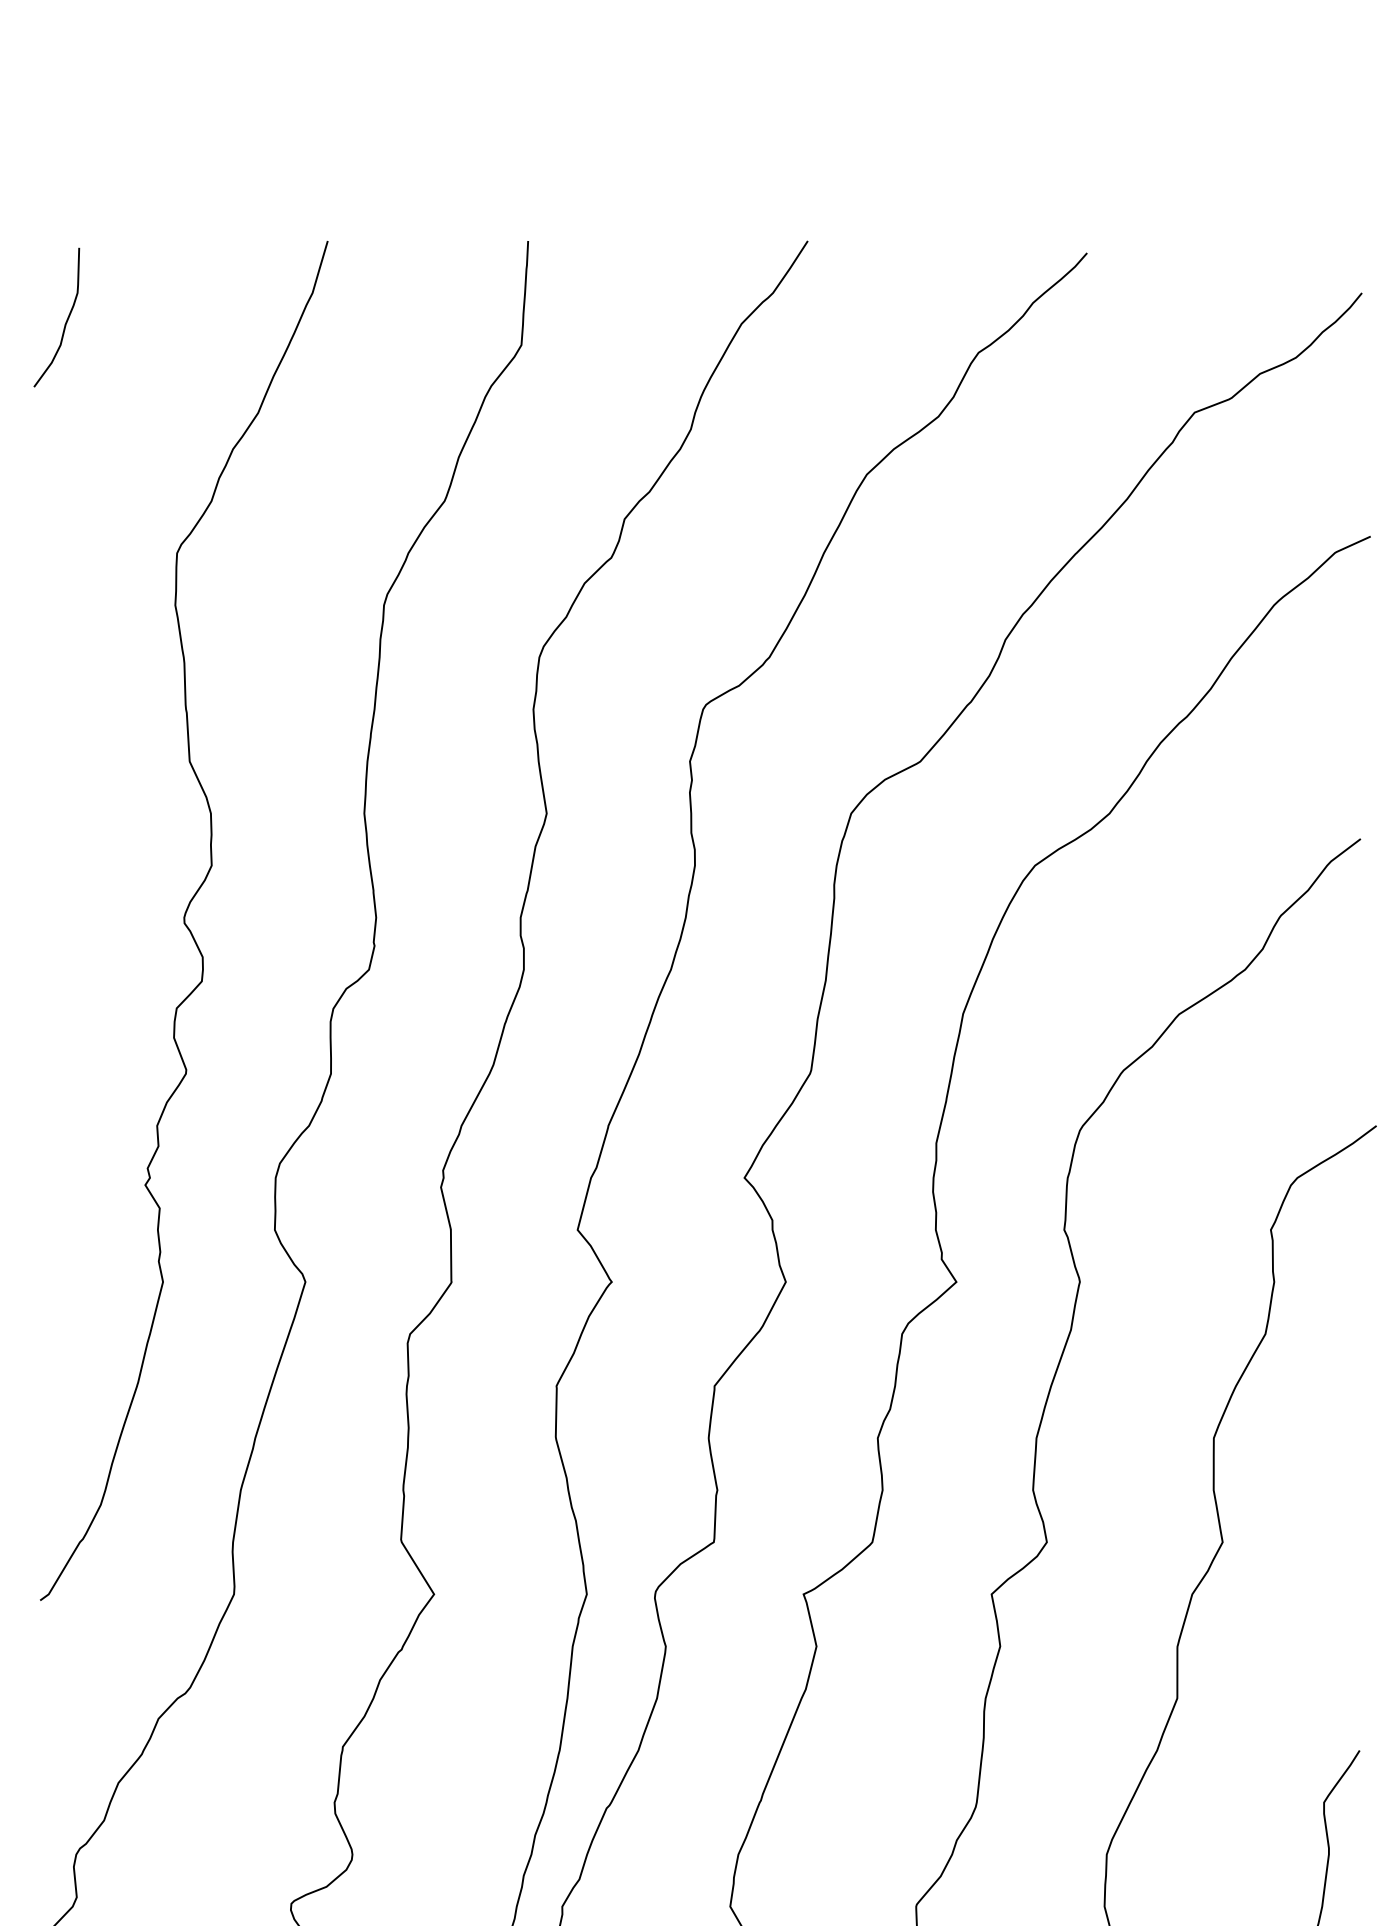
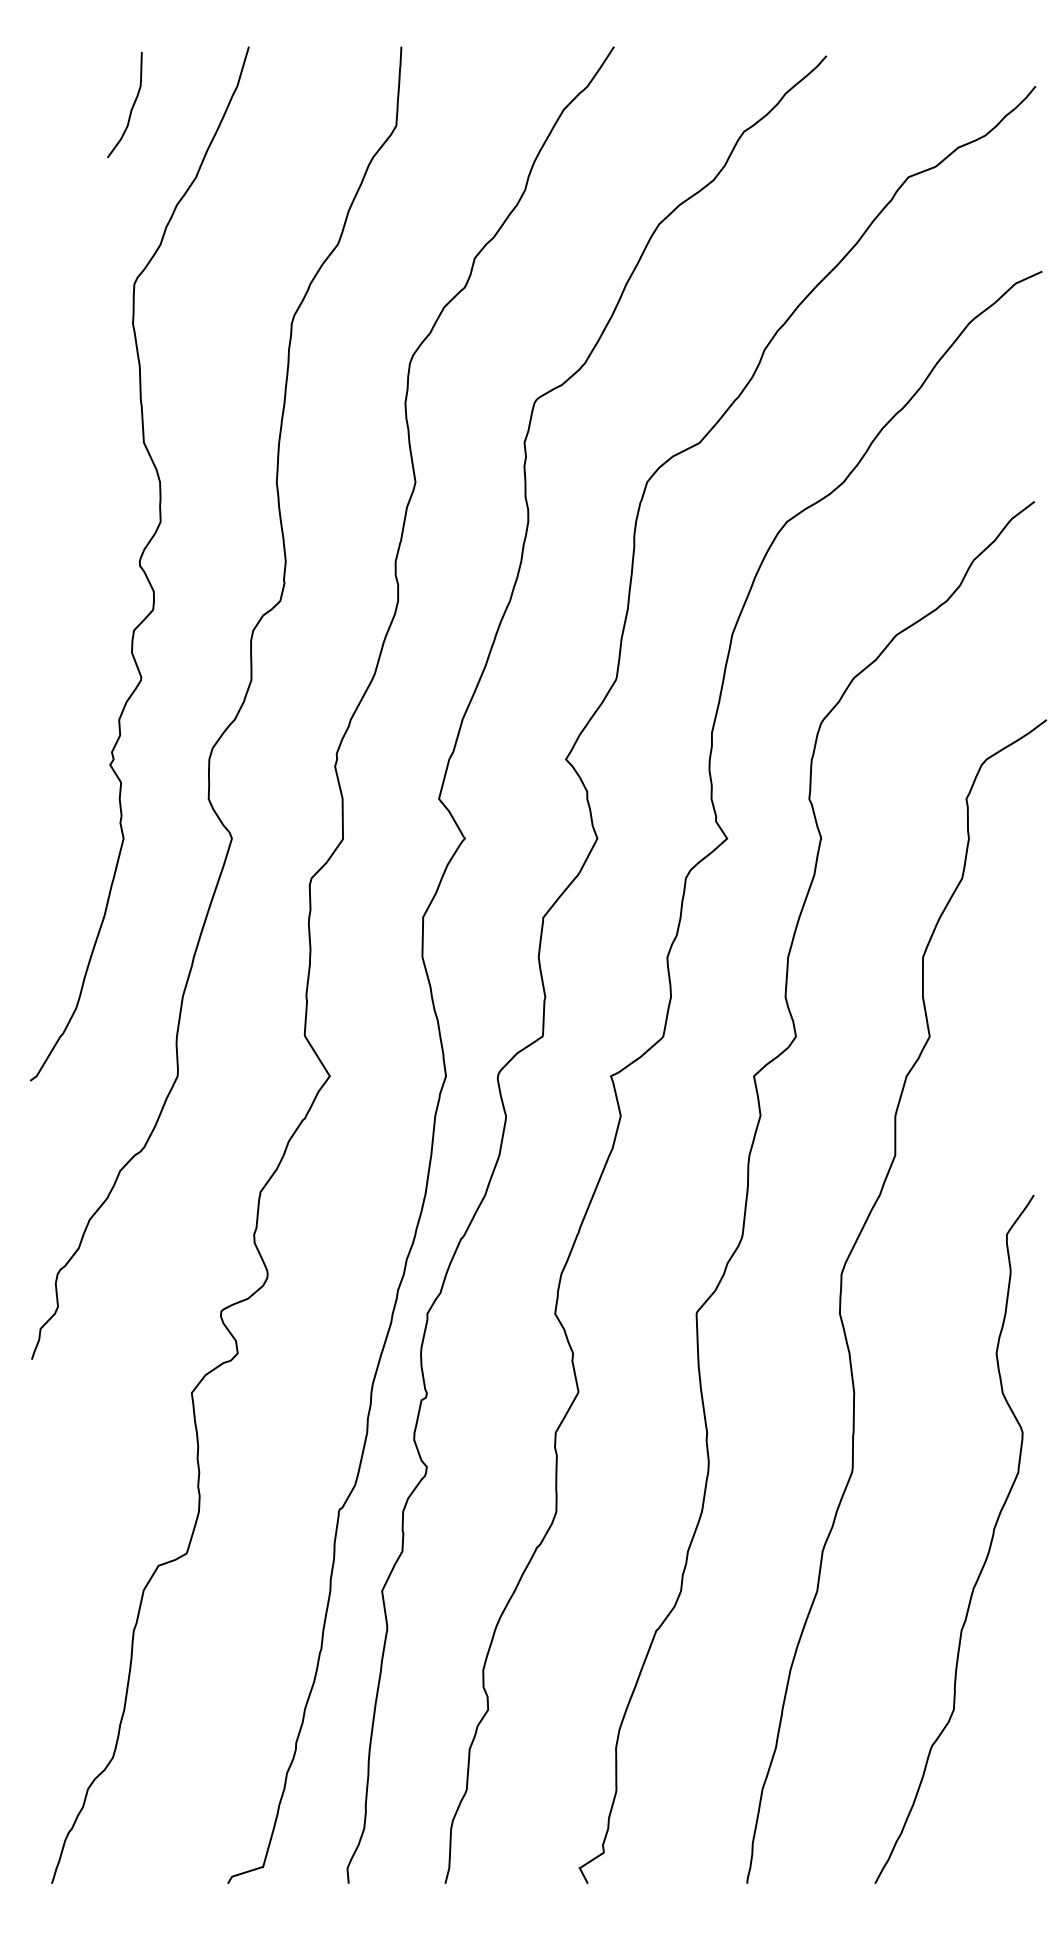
curve: (65, 320) -> (131, 107), moved

